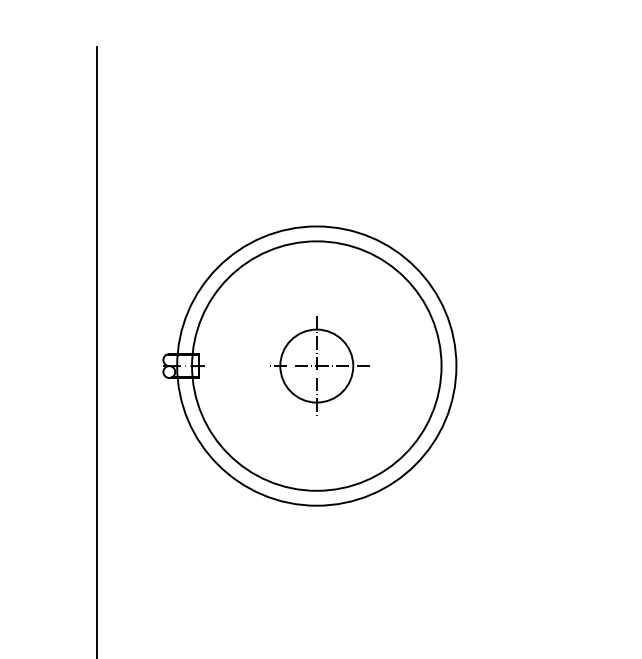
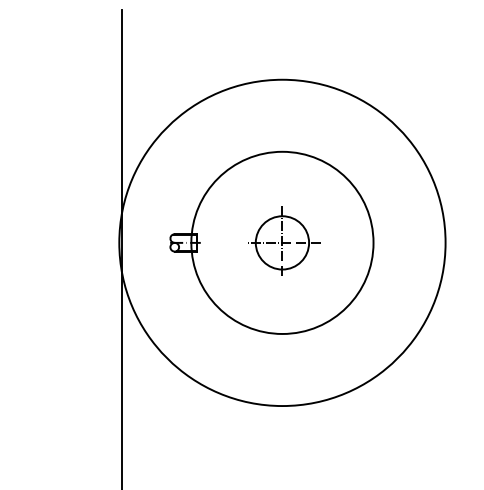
circle: (316, 365) -> (282, 242), size x1.6

